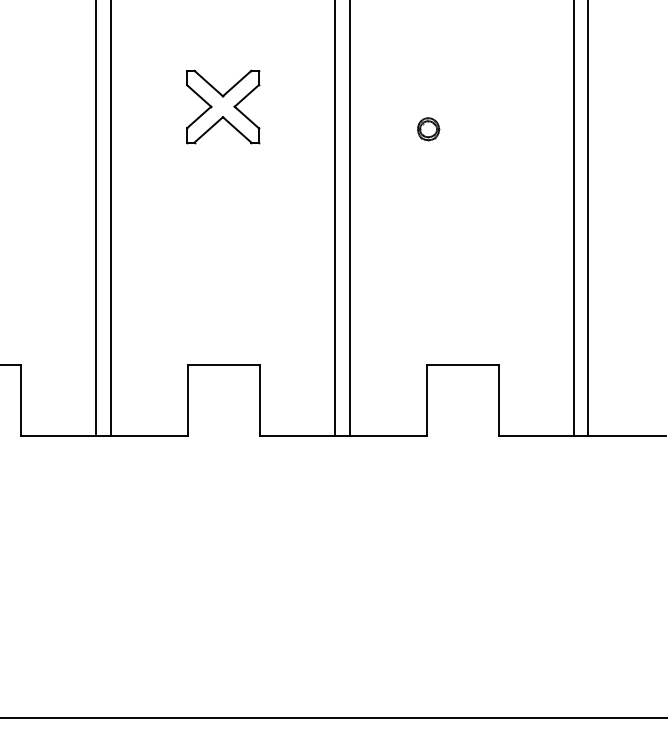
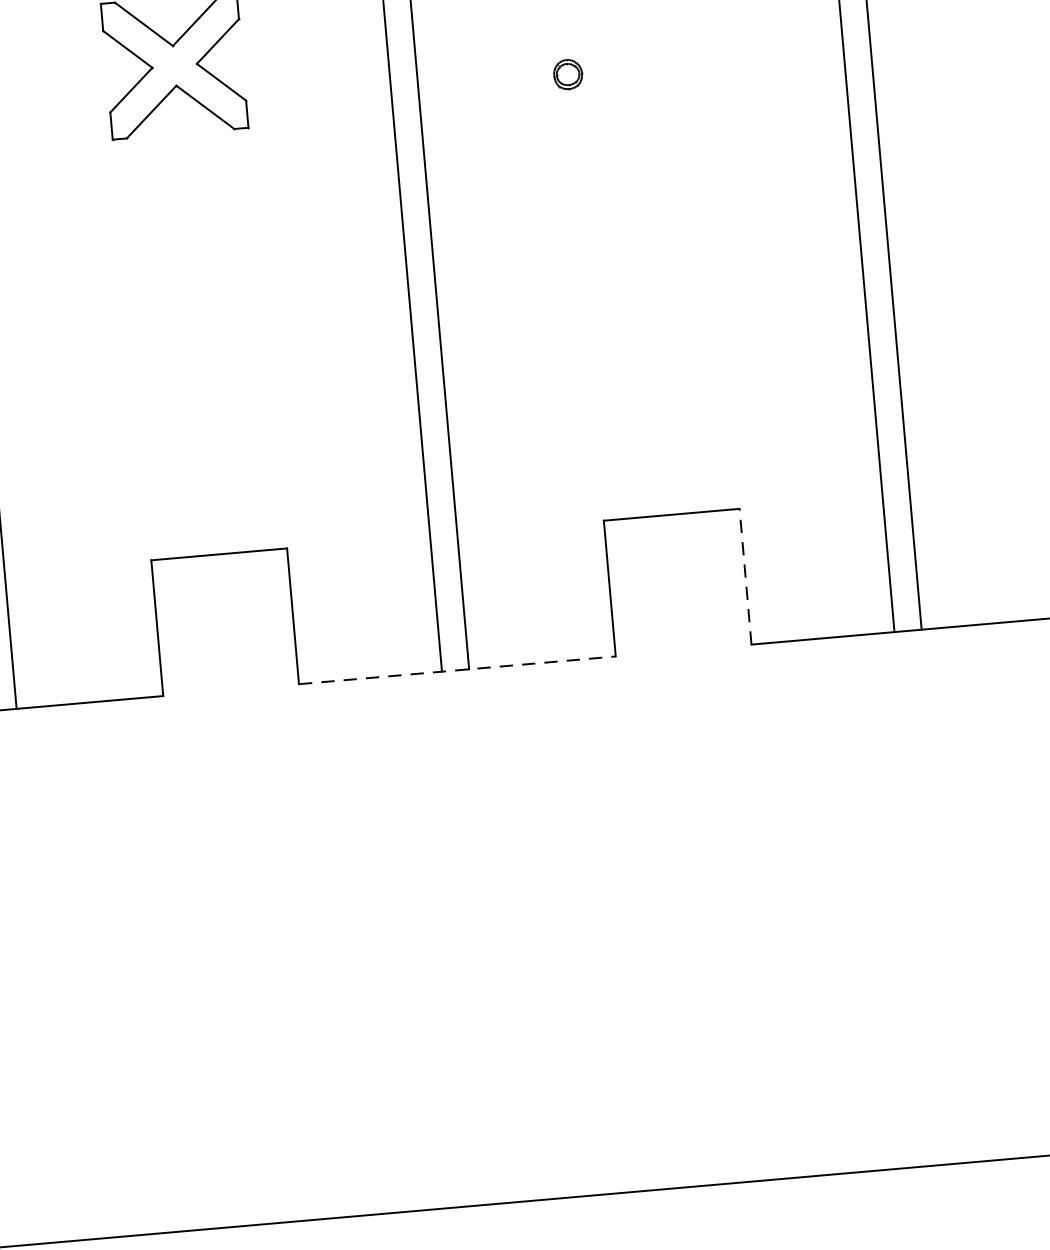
part: (428, 129) -> (567, 74), size x0.7
line: (498, 400) -> (745, 576), solid -> dashed
line: (343, 436) -> (457, 670), solid -> dashed

